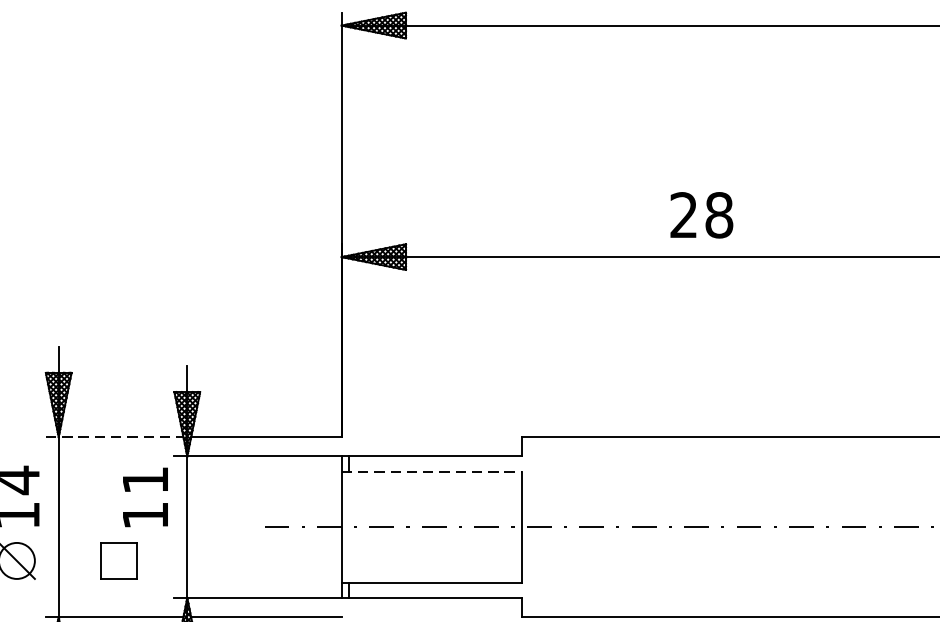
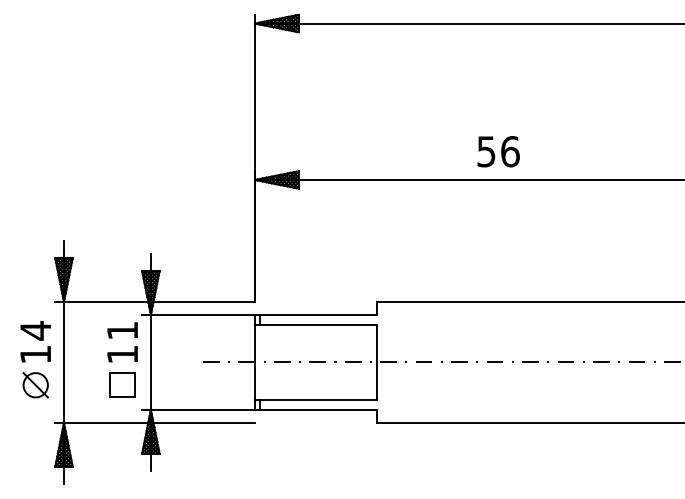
text: (701, 214) -> (498, 151), 28 -> 56
line: (115, 436) -> (102, 301), dashed -> solid
line: (432, 471) -> (316, 324), dashed -> solid
part: (118, 559) -> (122, 384), moved

